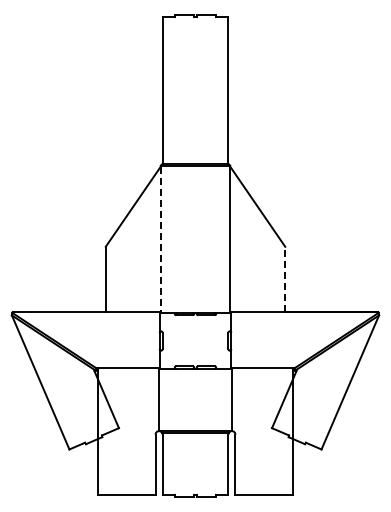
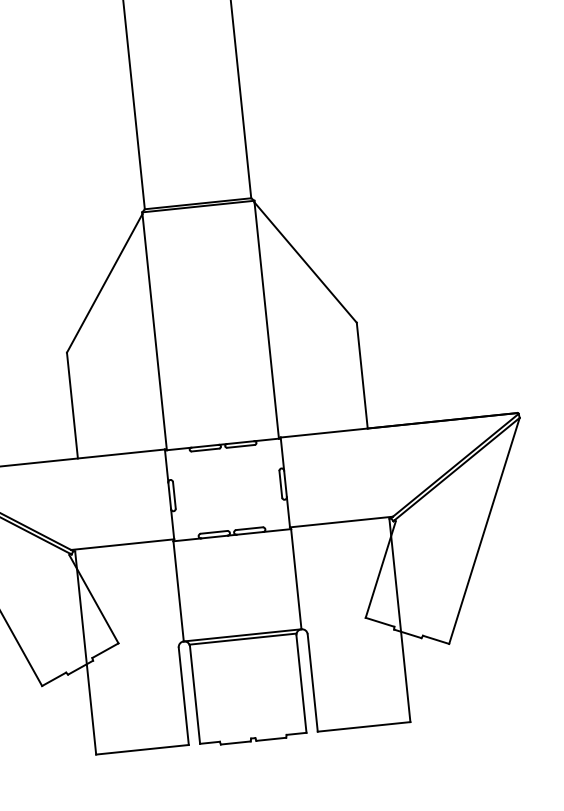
line: (160, 240) -> (154, 333), dashed -> solid
line: (285, 279) -> (362, 375), dashed -> solid

